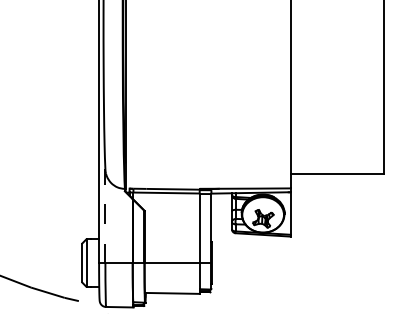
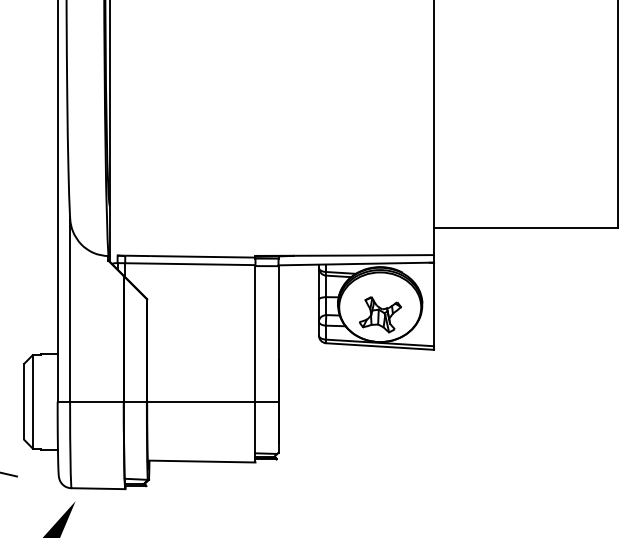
line: (105, 216) -> (70, 310), dashed -> solid

